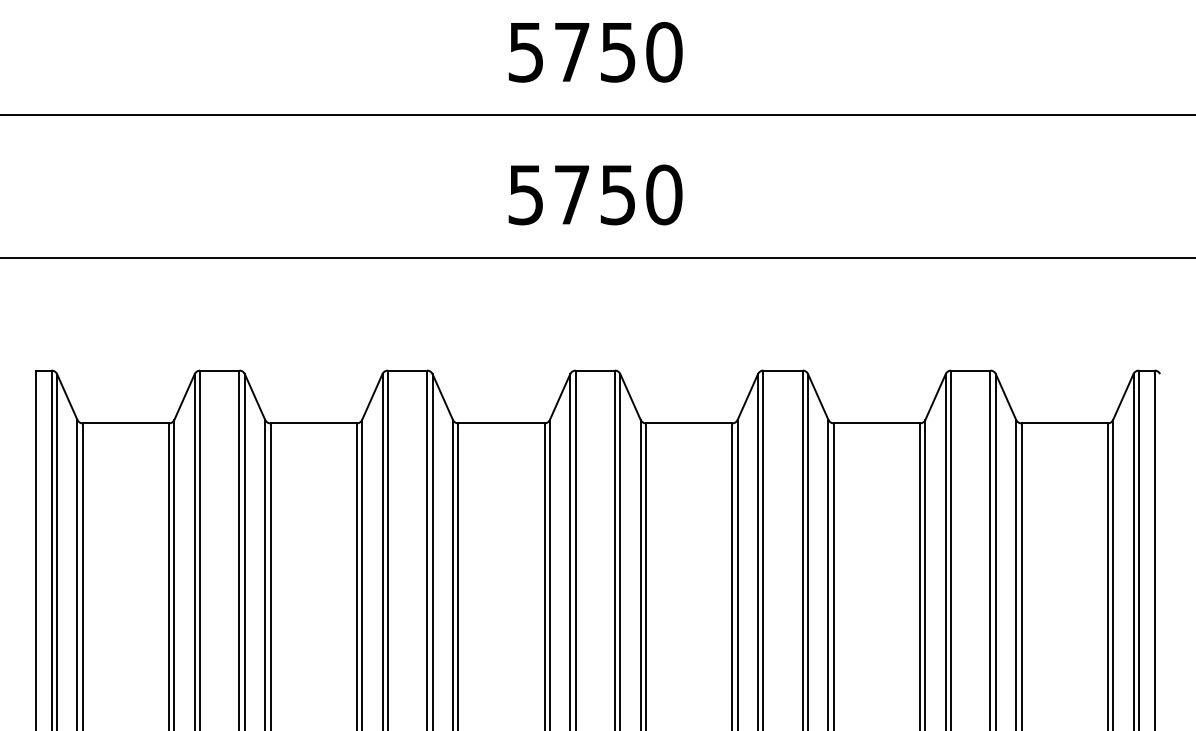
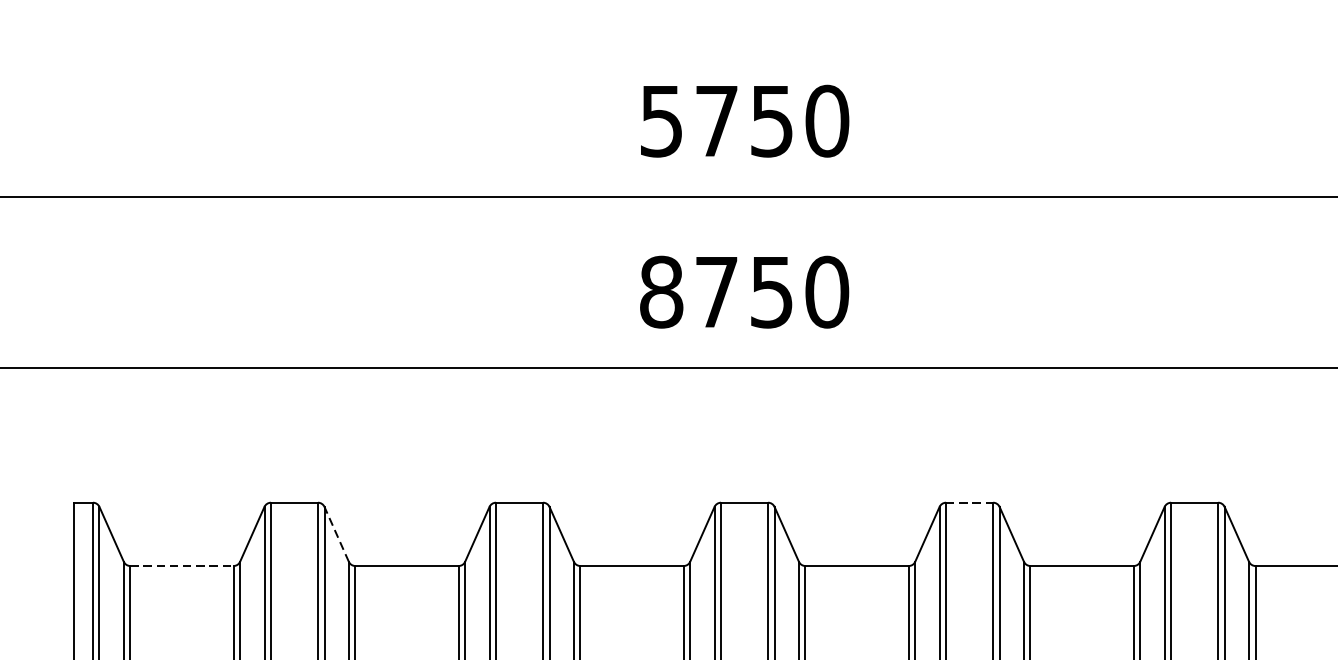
text: (526, 194) -> (662, 291), 5750 -> 8750
line: (783, 370) -> (970, 502), solid -> dashed
line: (254, 396) -> (336, 533), solid -> dashed
line: (126, 423) -> (182, 566), solid -> dashed

